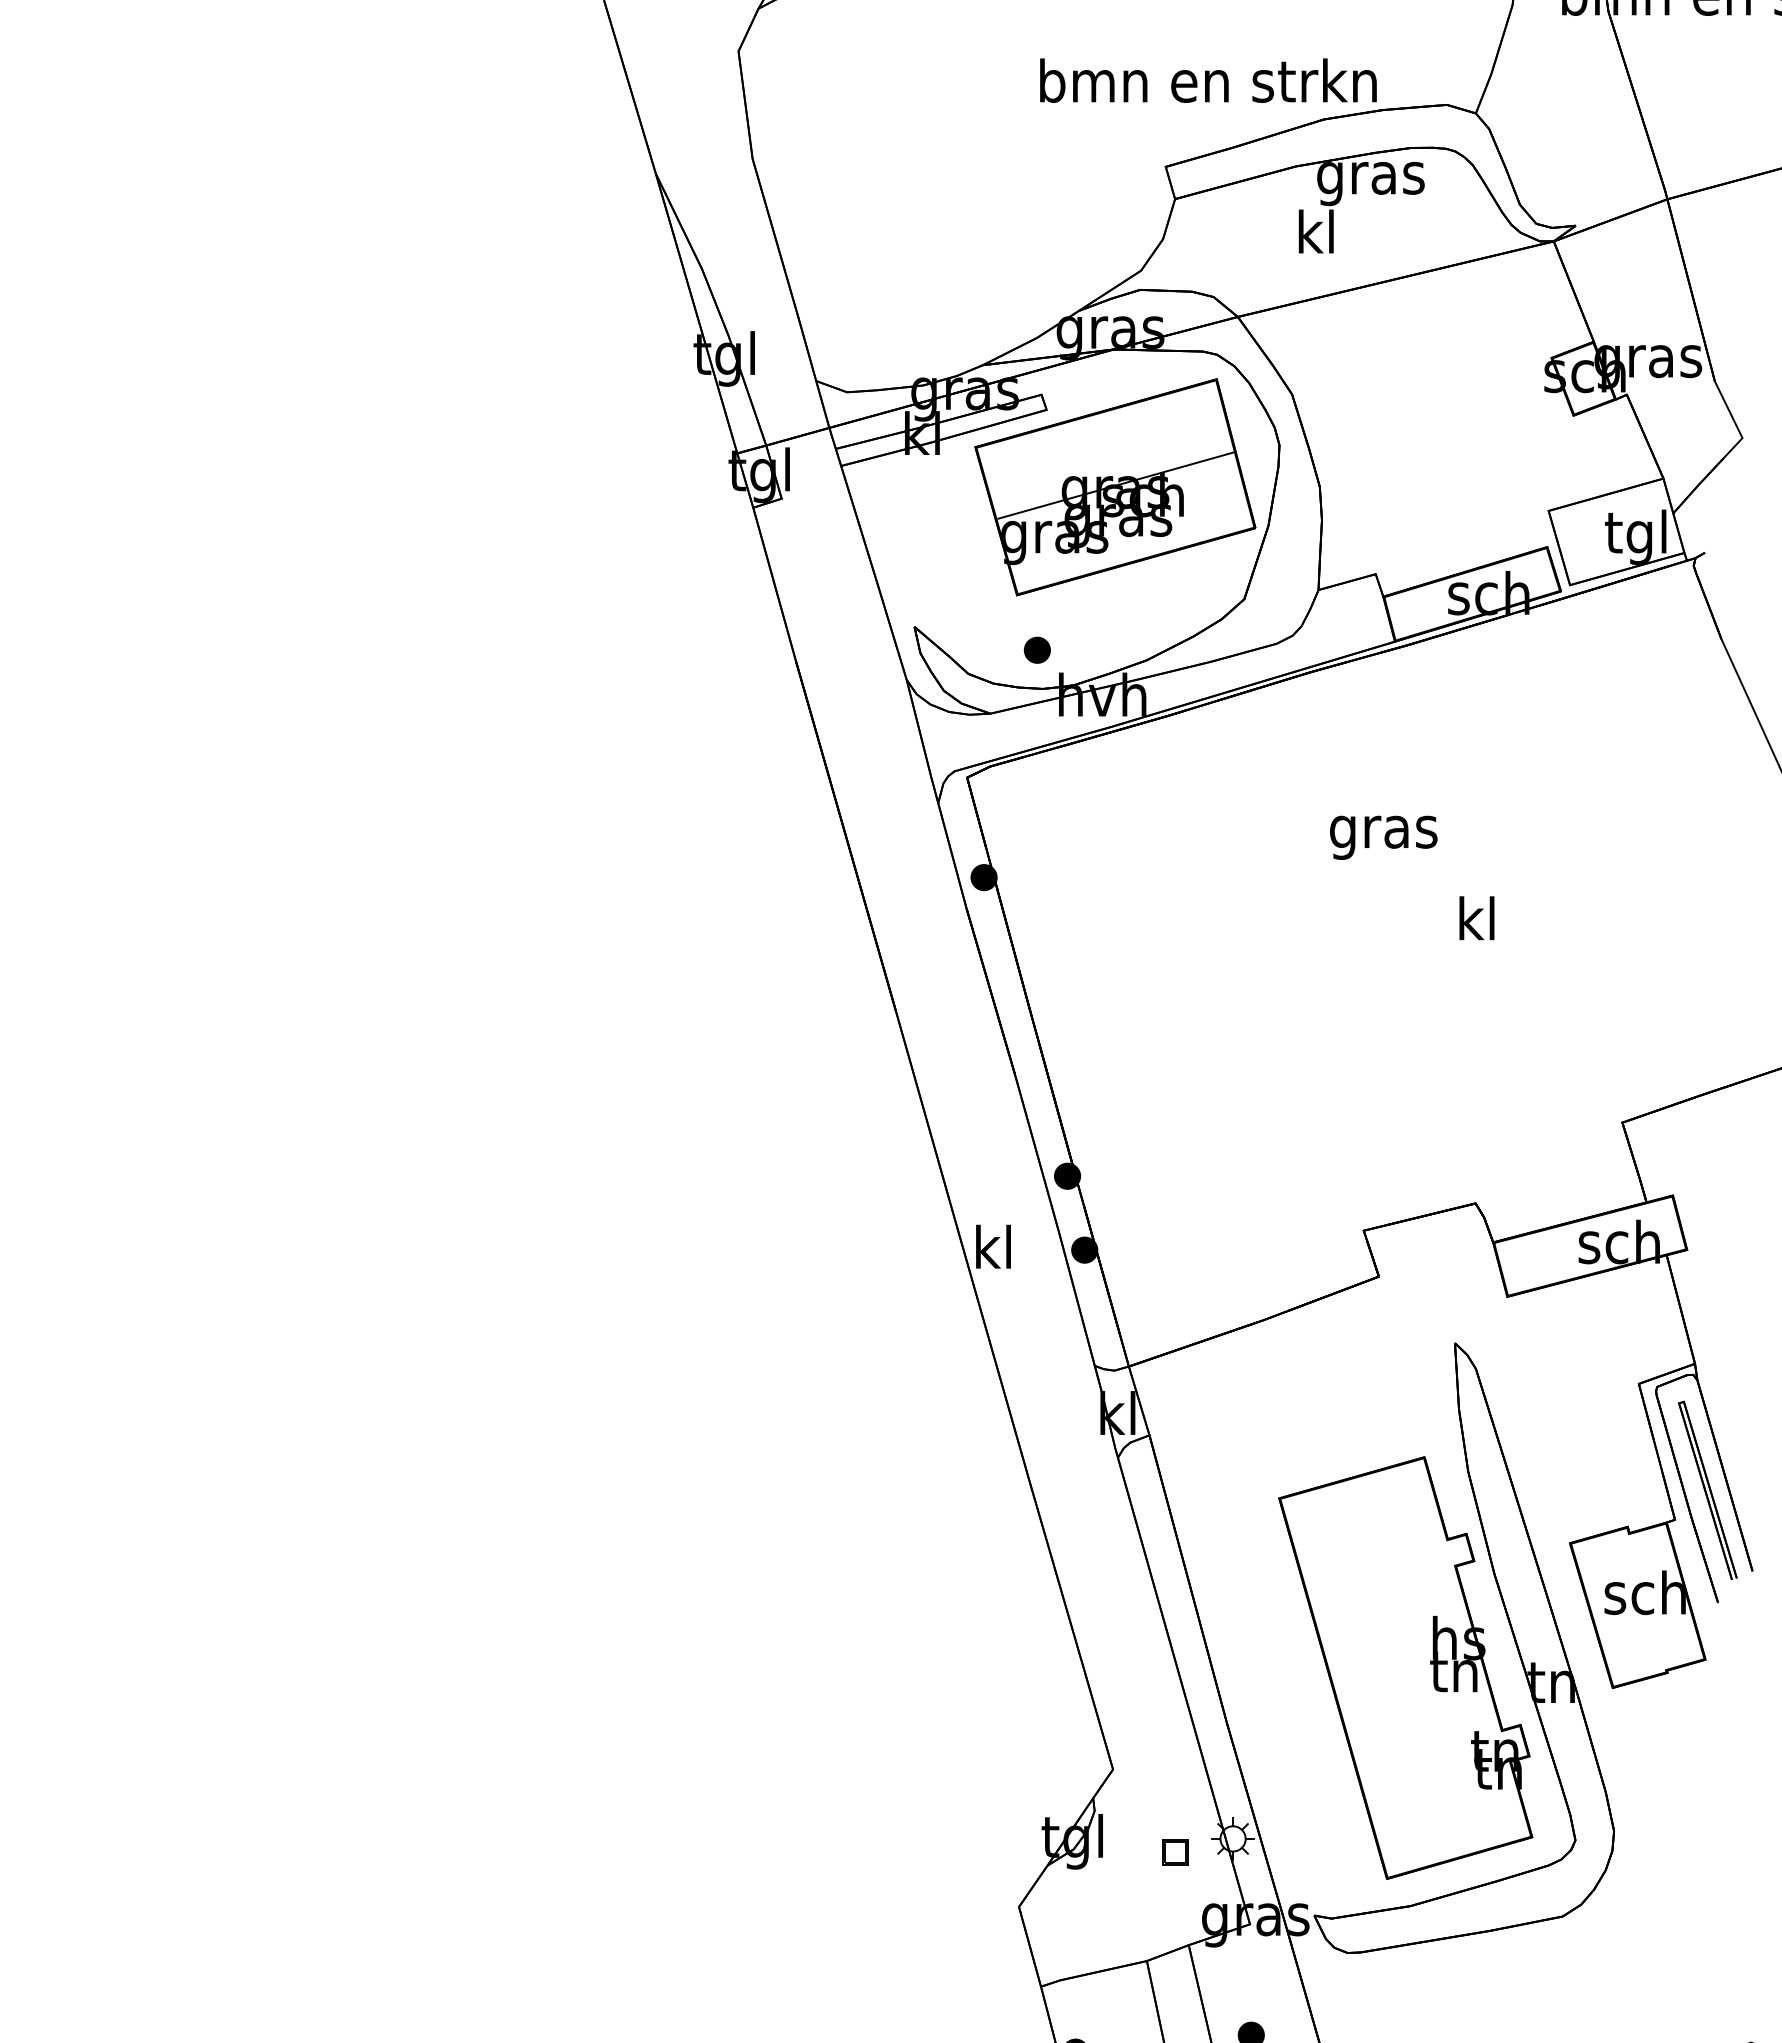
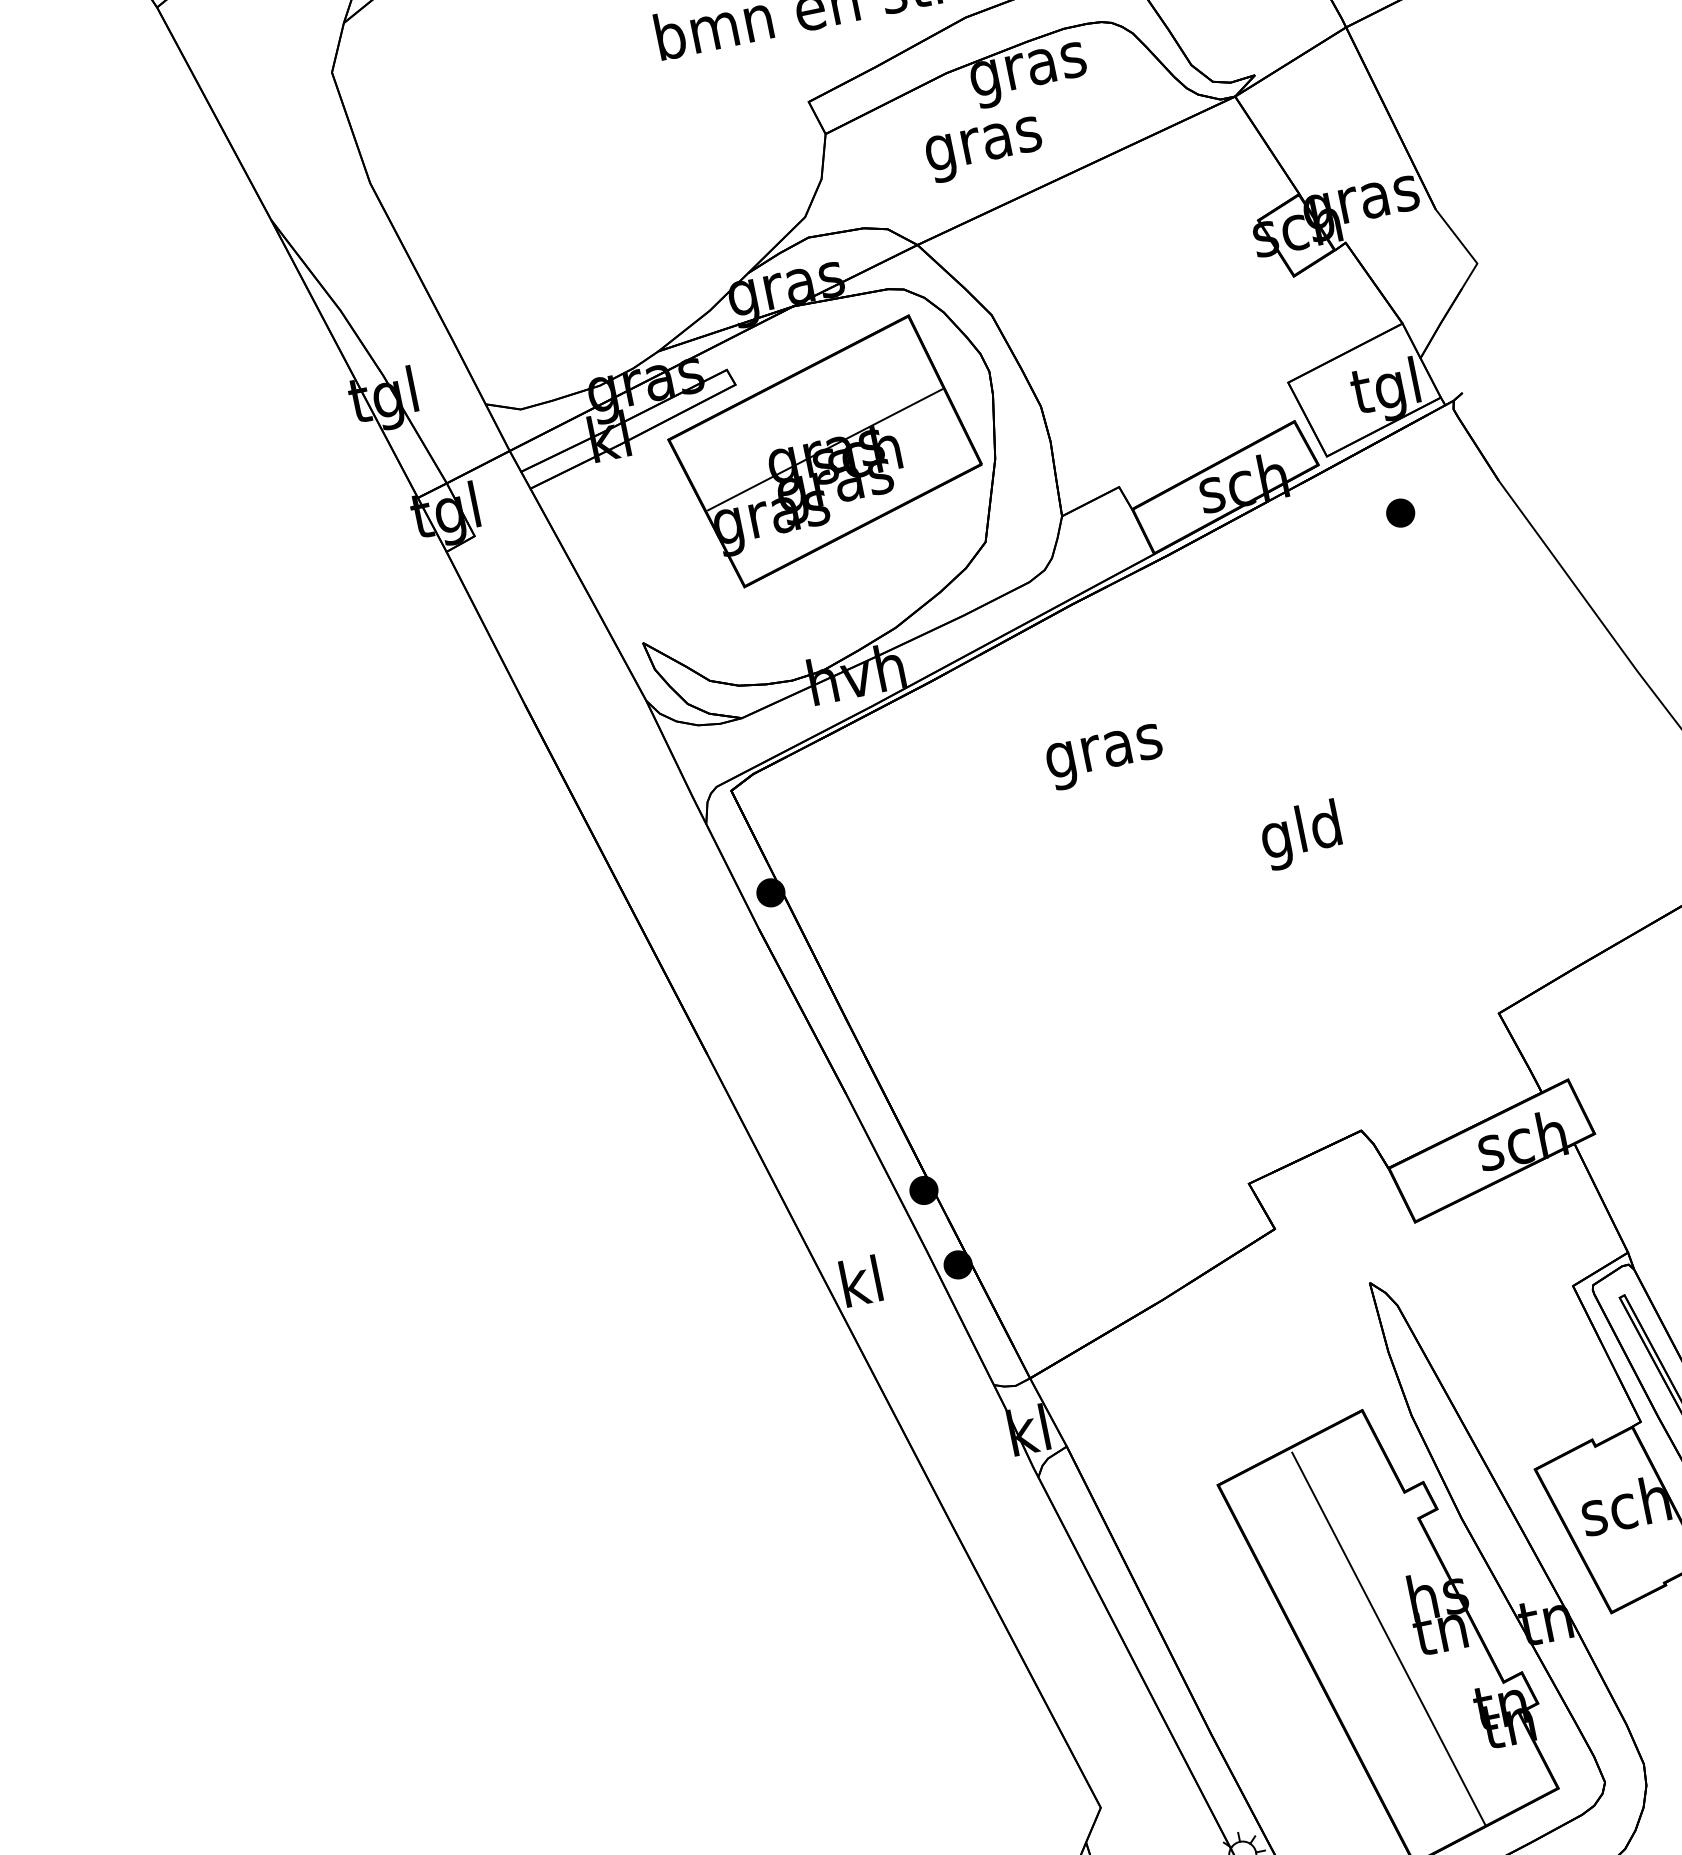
text: (1316, 237) -> (983, 143), kl -> gras
part: (1036, 649) -> (1399, 512), moved
text: (1383, 837) -> (1104, 756), moved
text: (1475, 924) -> (1300, 835), kl -> gld
line: (1405, 1669) -> (1388, 1638), added

